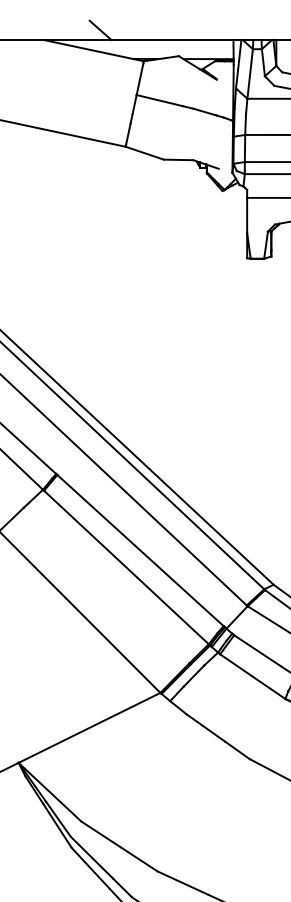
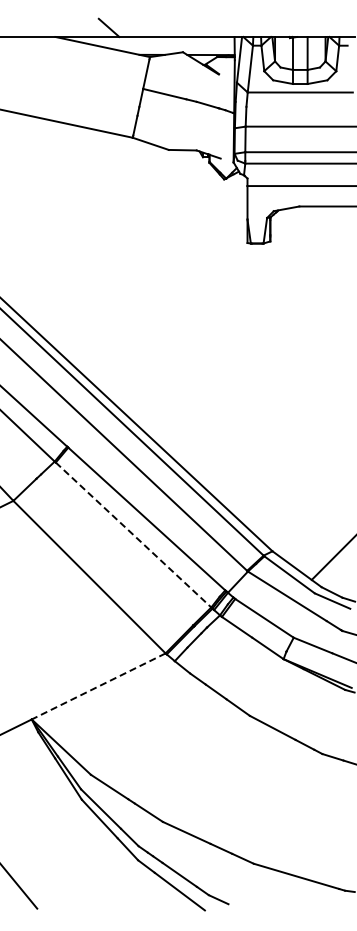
line: (126, 568) -> (133, 535), solid -> dashed
line: (89, 727) -> (98, 686), solid -> dashed

